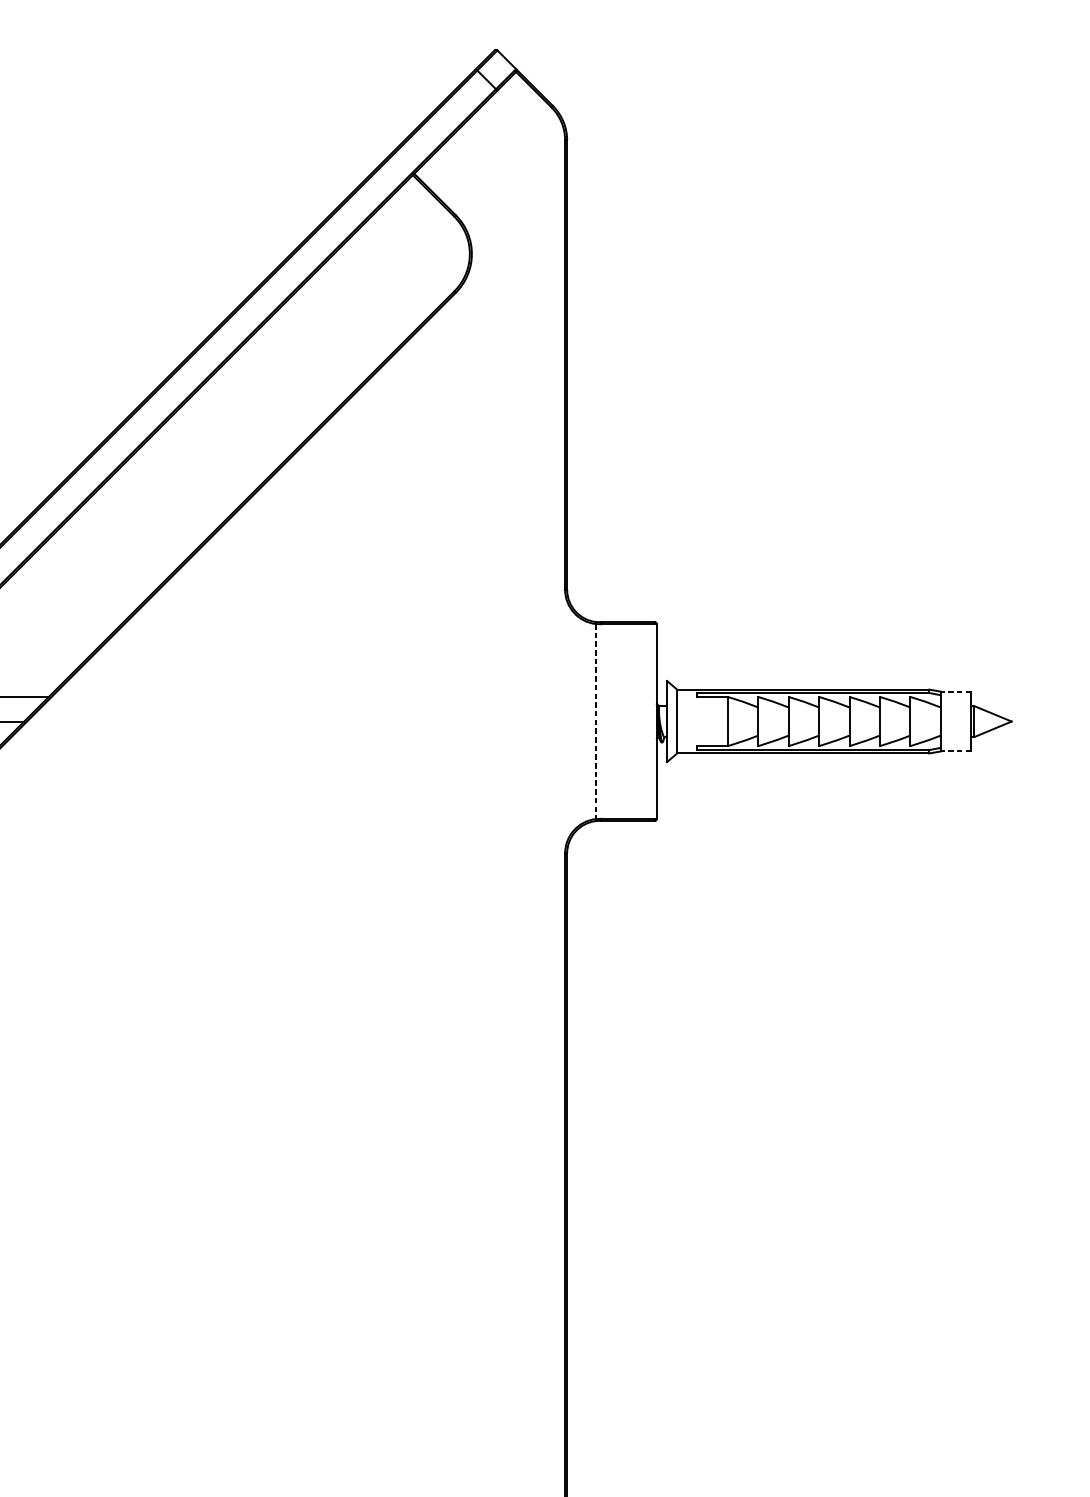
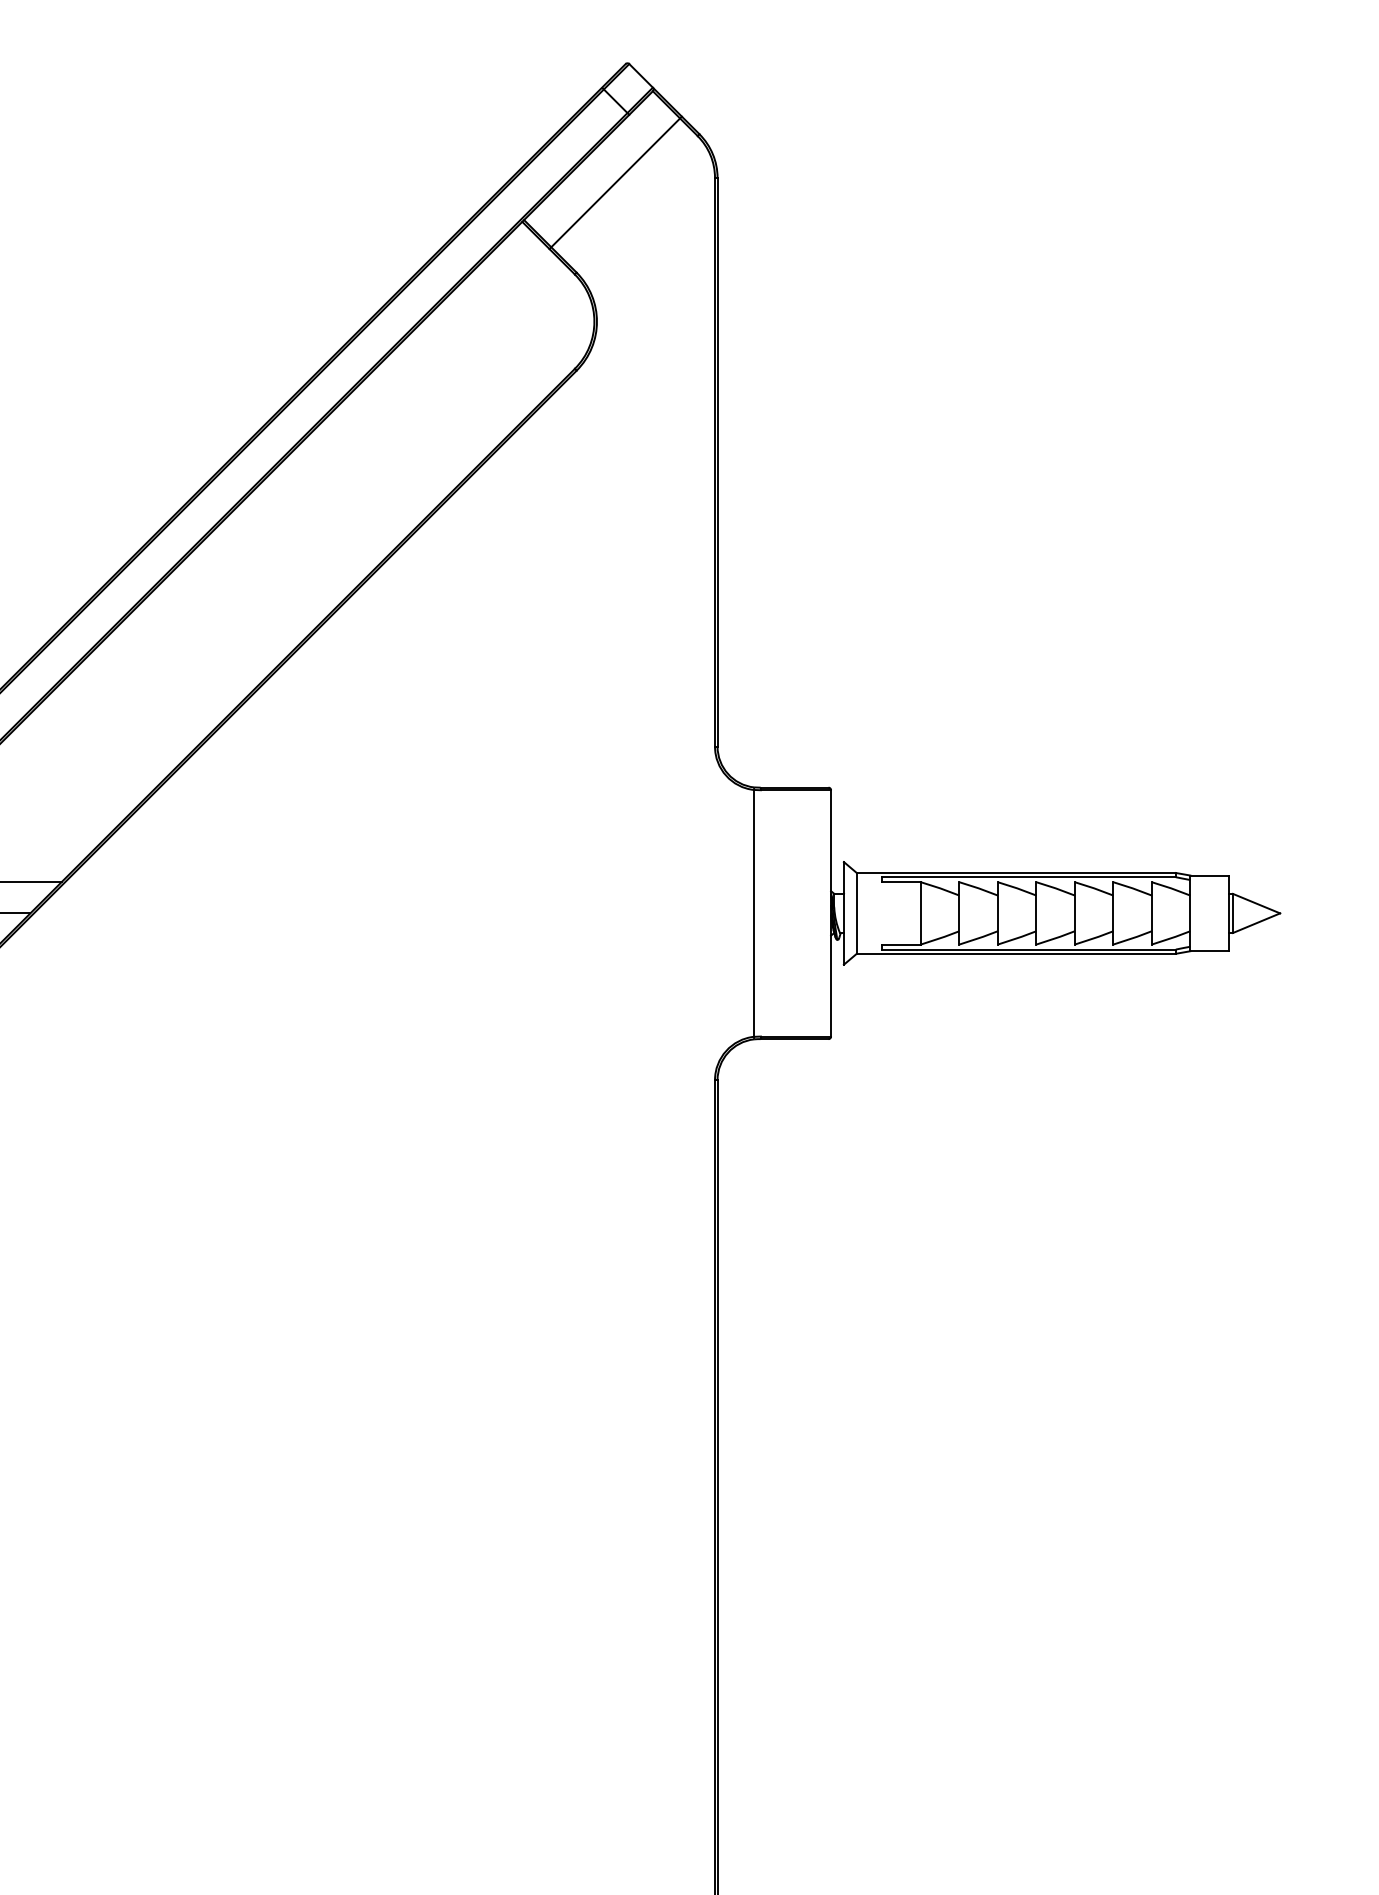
line: (486, 144) -> (615, 182), added
line: (955, 692) -> (1209, 876), dashed -> solid
line: (596, 721) -> (754, 913), dashed -> solid
line: (955, 750) -> (1209, 950), dashed -> solid

